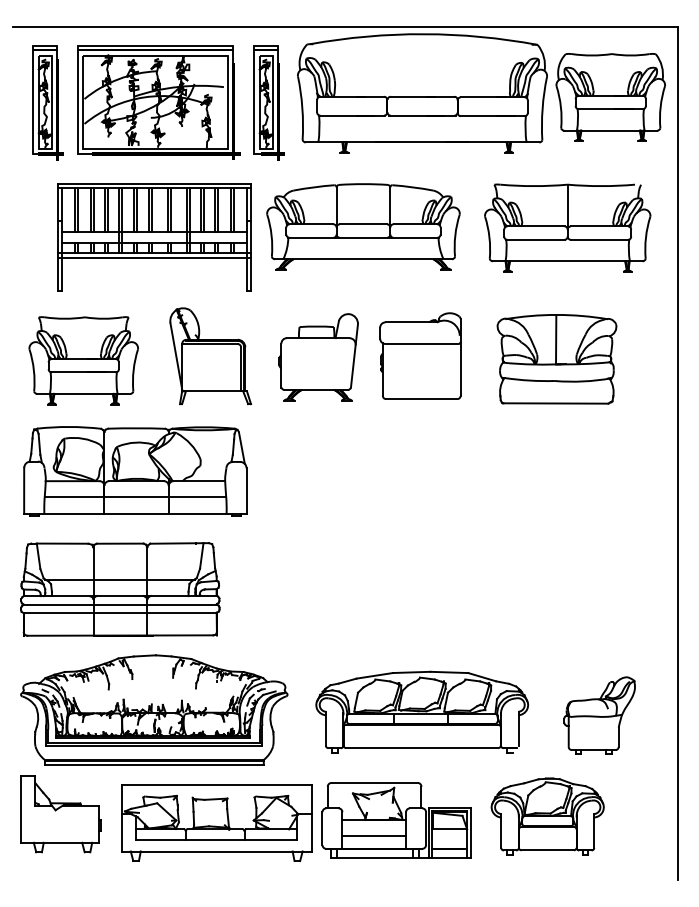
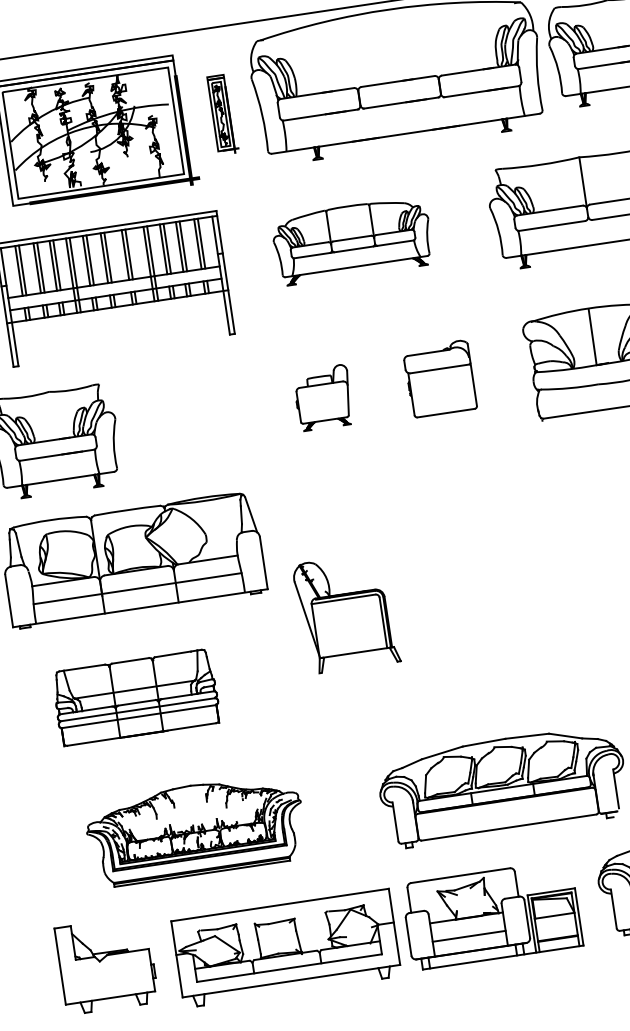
part: (268, 102) -> (222, 114), size x0.6
part: (363, 226) -> (352, 240), size x0.7
line: (154, 257) -> (118, 311), removed
part: (420, 355) -> (439, 378), size x0.7
part: (210, 356) -> (346, 613), moved
part: (318, 357) -> (323, 397), size x0.6
part: (120, 589) -> (136, 697), size x0.7
part: (154, 709) -> (195, 829), size x0.7

